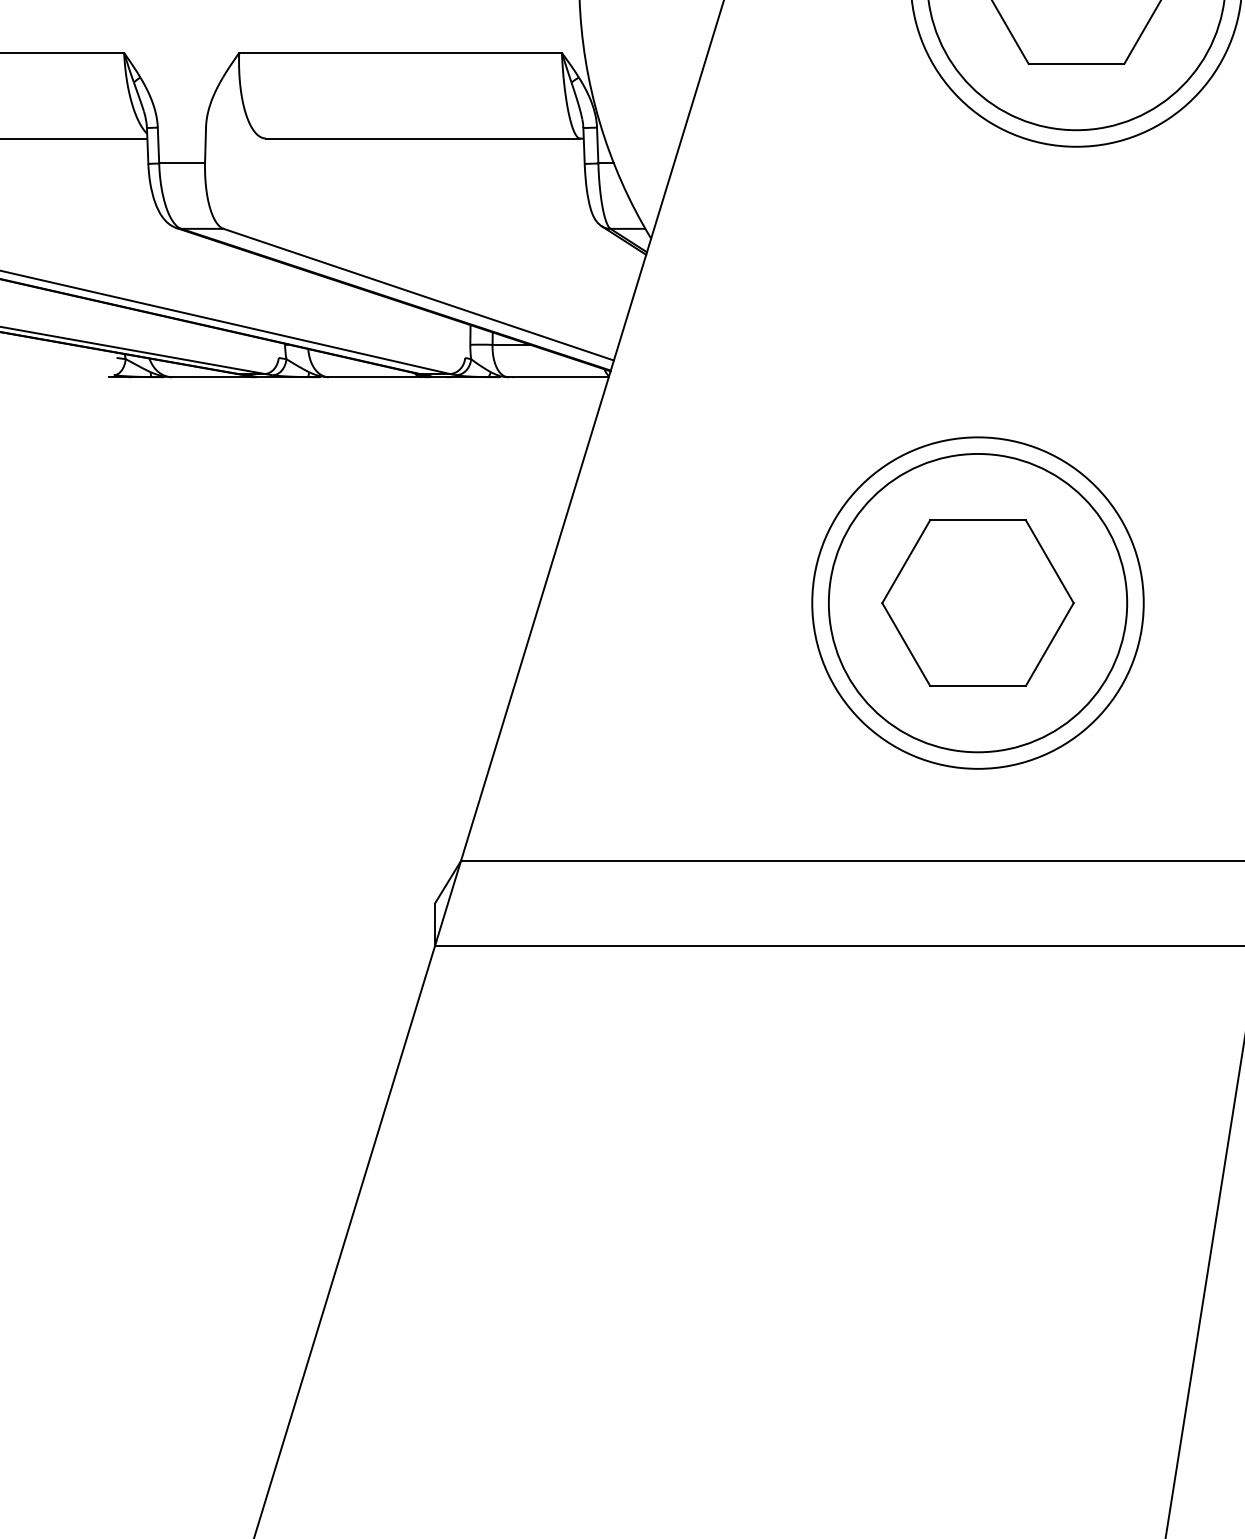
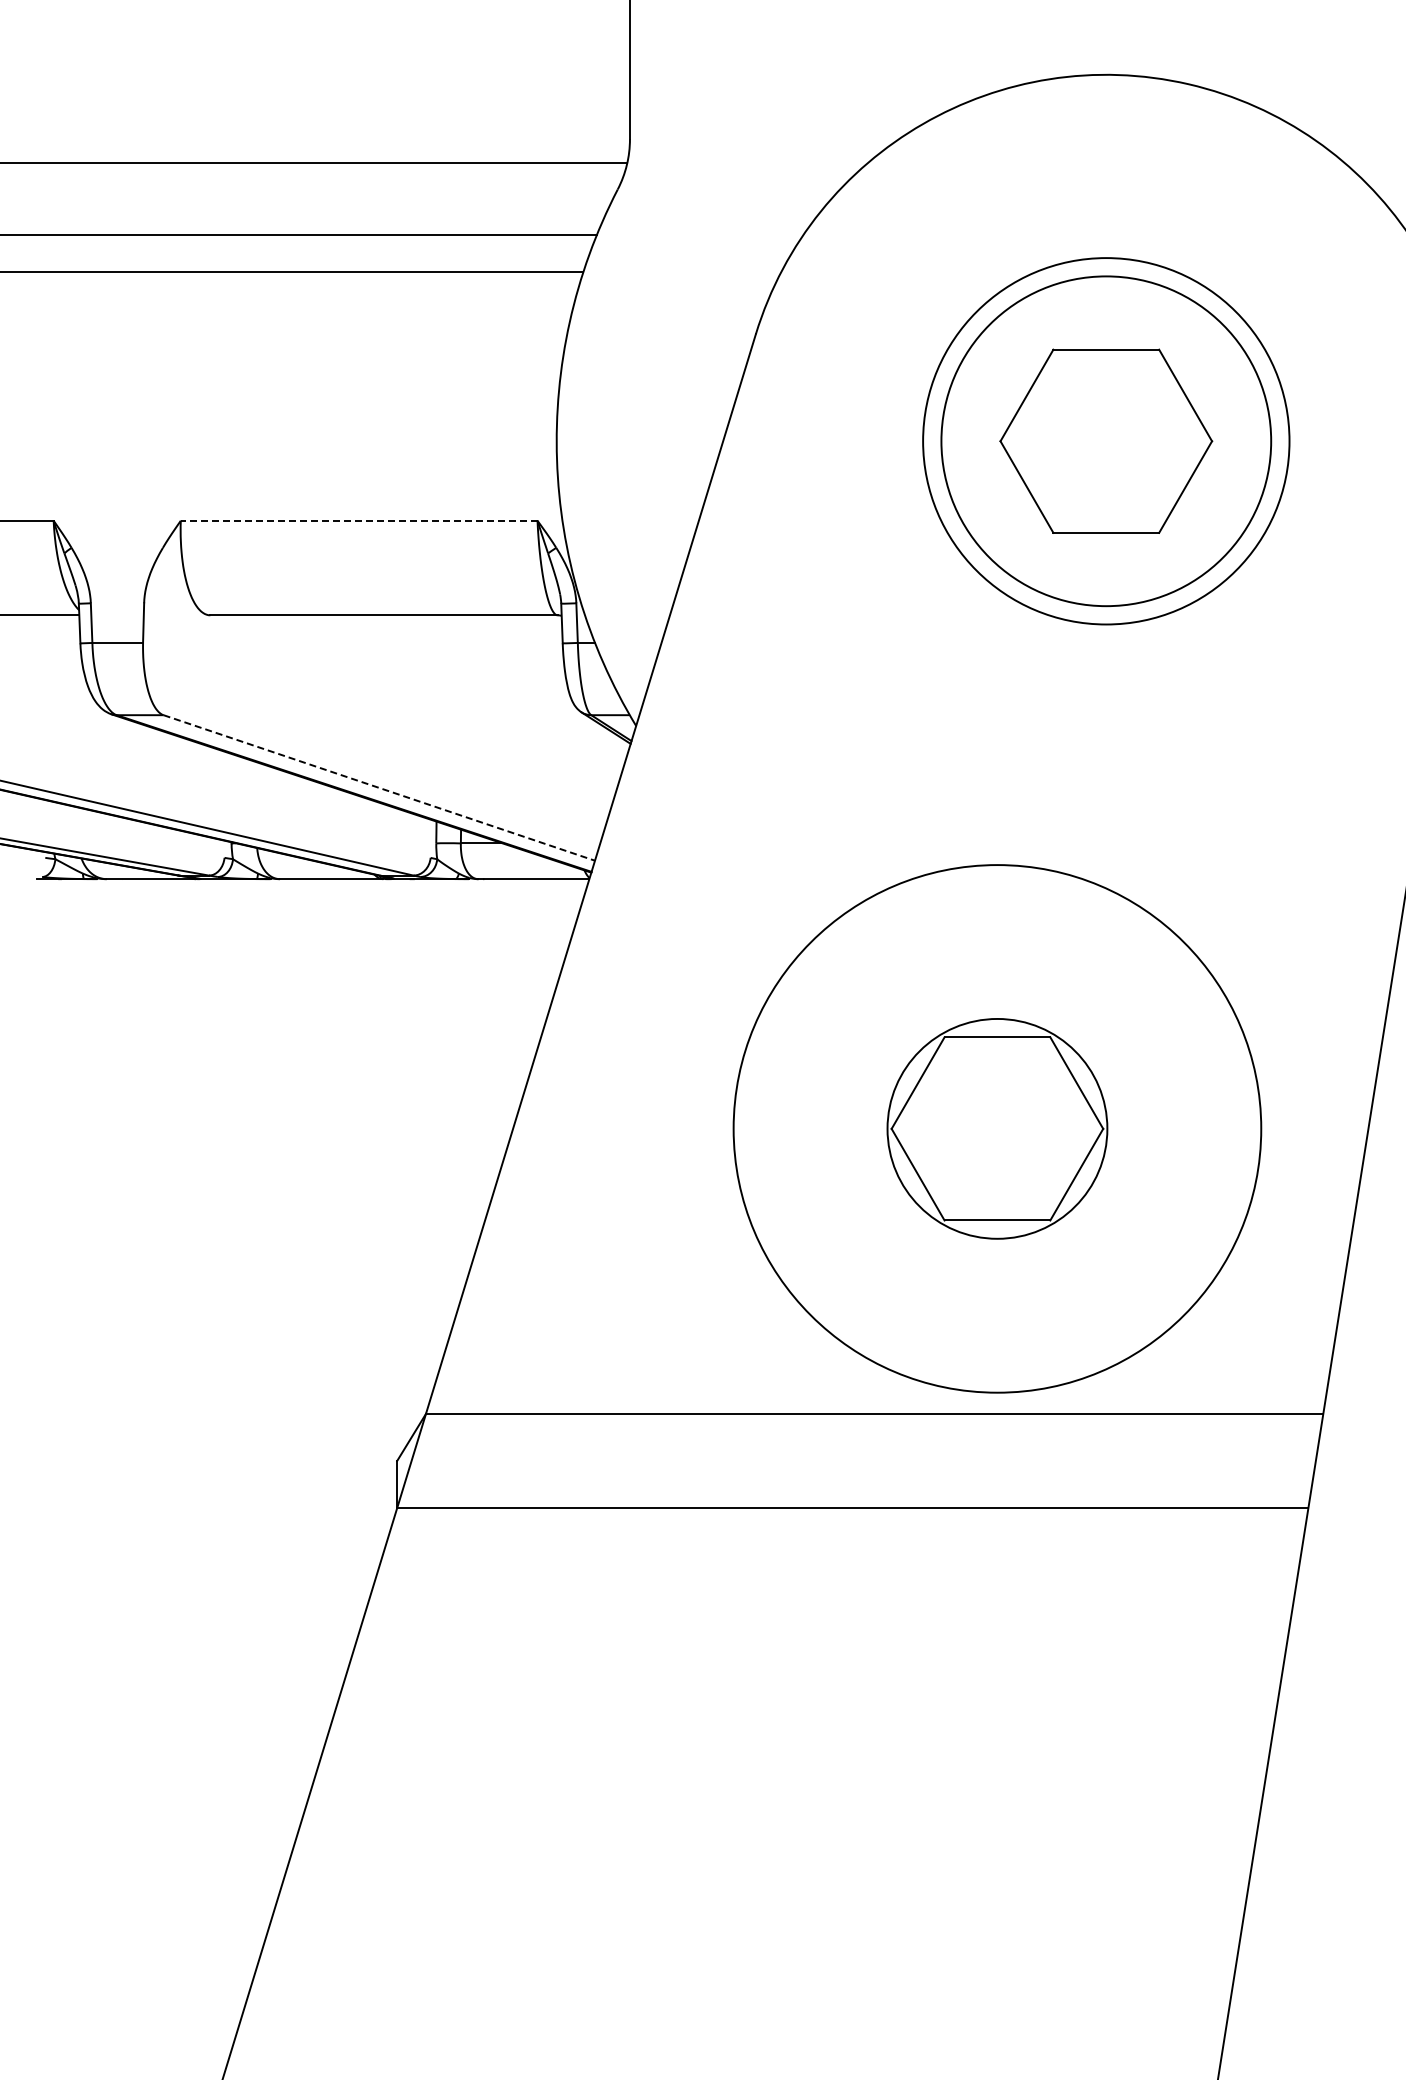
line: (399, 52) -> (358, 520), solid -> dashed
line: (418, 294) -> (379, 787), solid -> dashed
circle: (978, 602) -> (997, 1128), size x0.6
circle: (978, 602) -> (997, 1128), size x1.6

